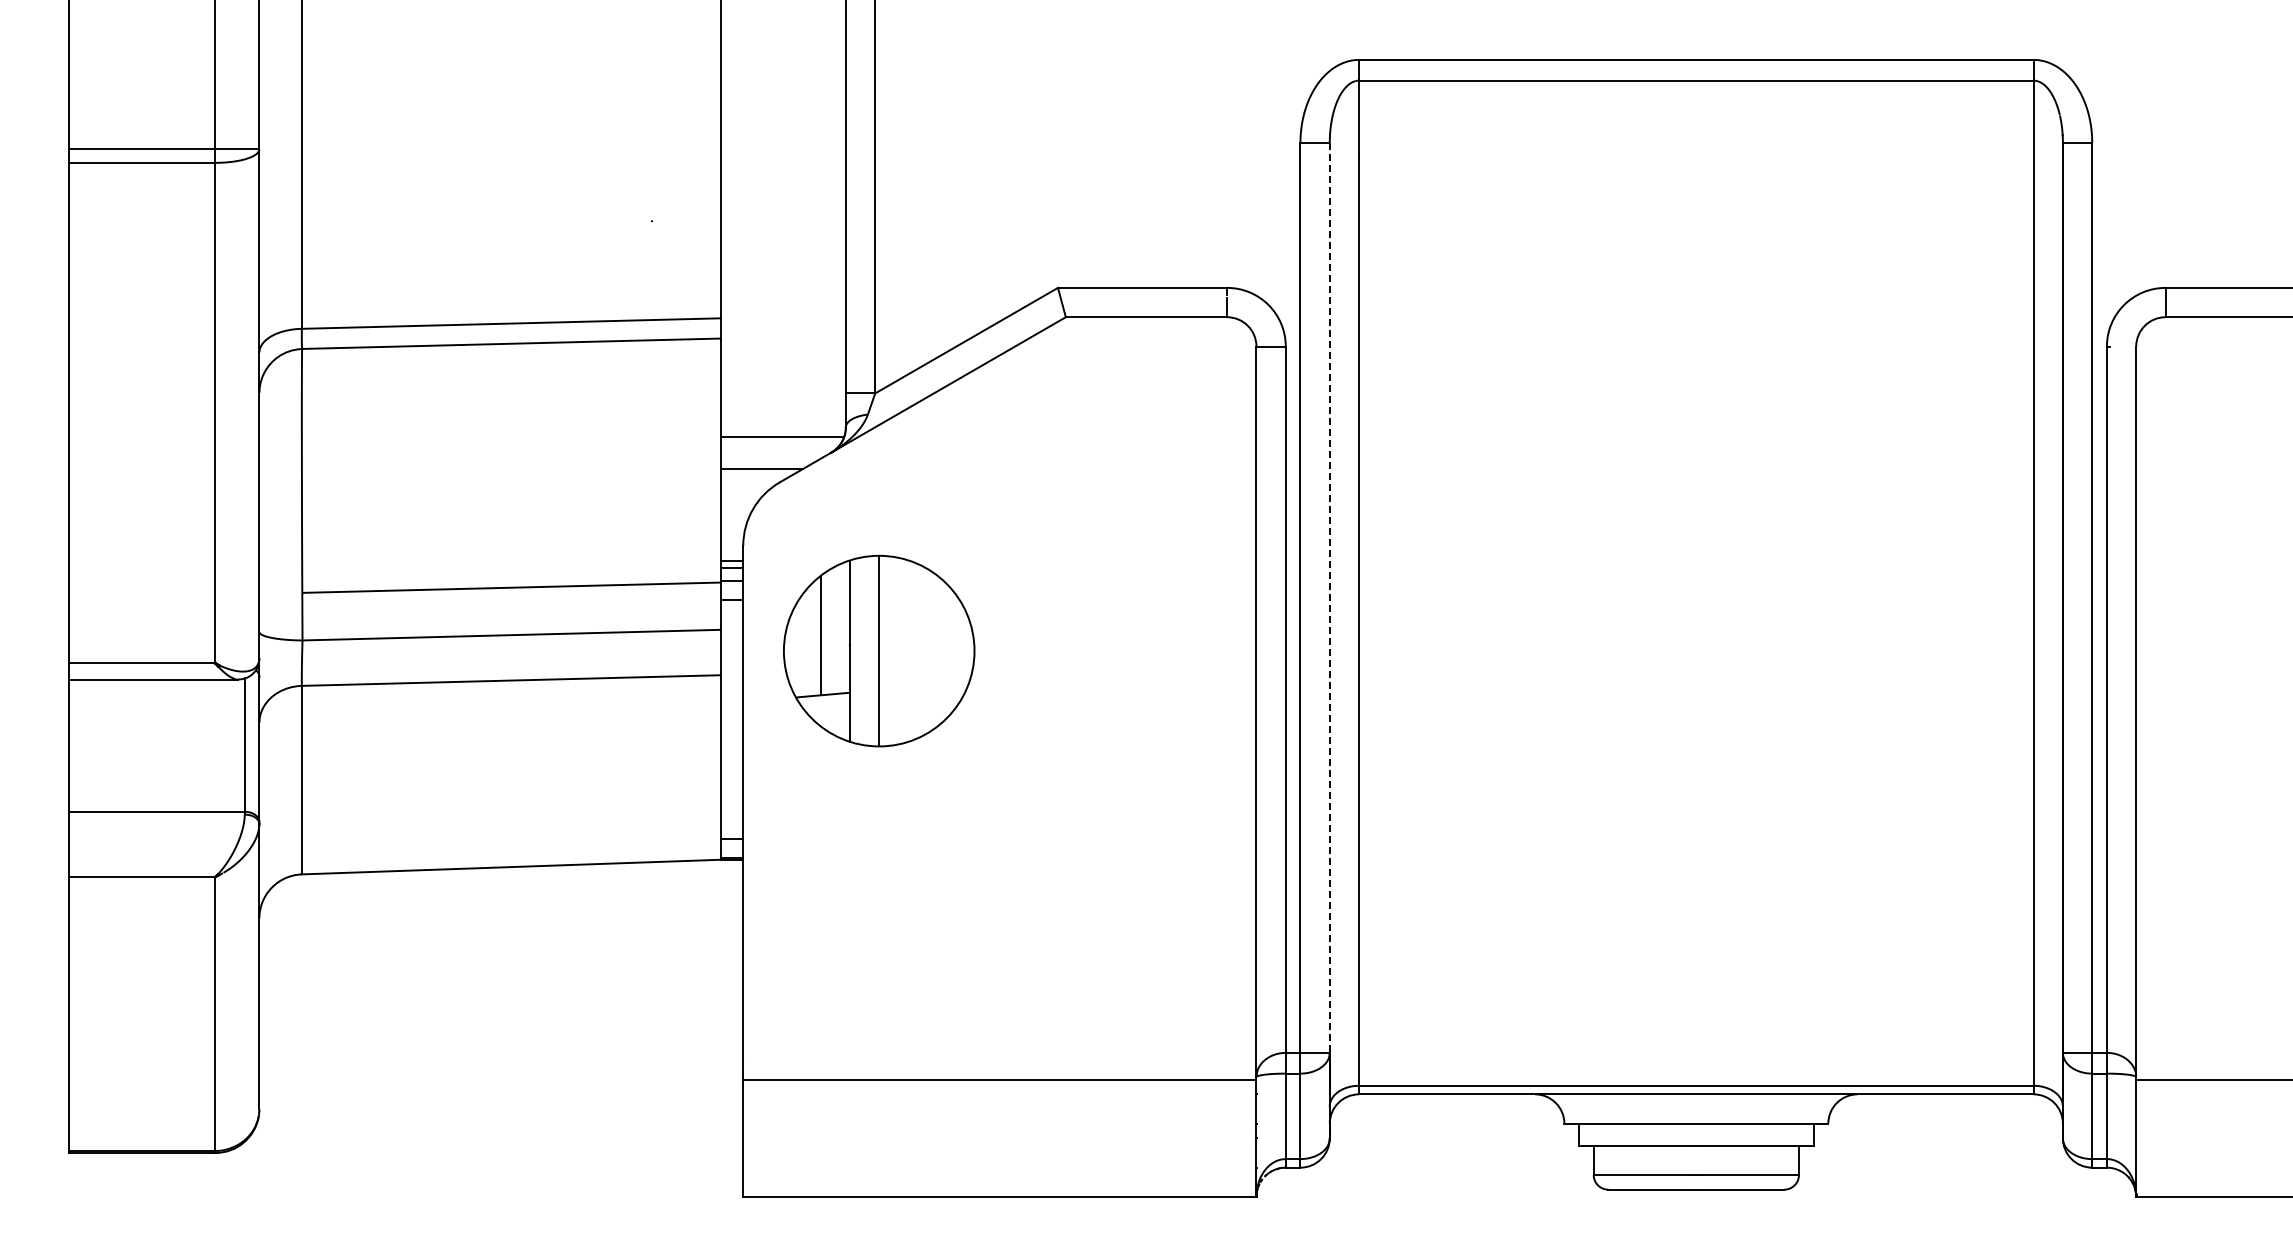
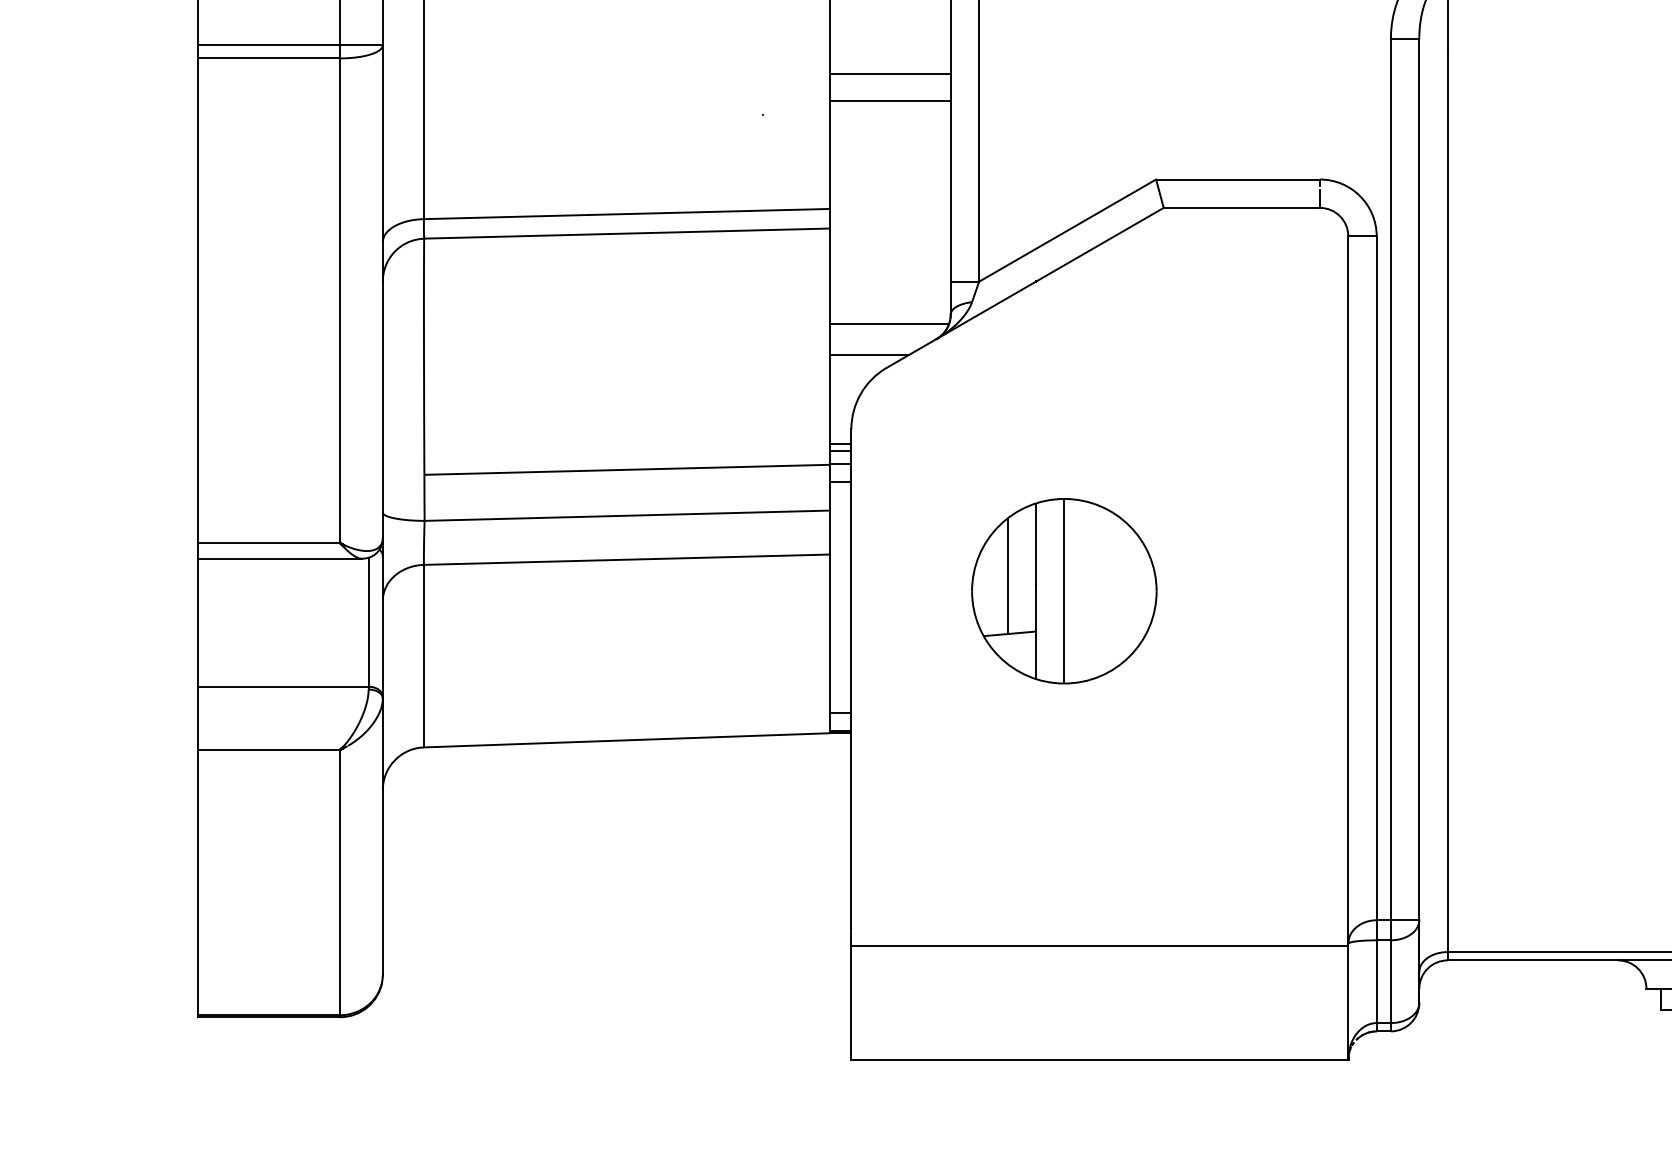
line: (783, 178) -> (890, 73), added
line: (783, 206) -> (890, 100), added
line: (1329, 598) -> (1419, 480), dashed -> solid
part: (879, 650) -> (1064, 590), moved

